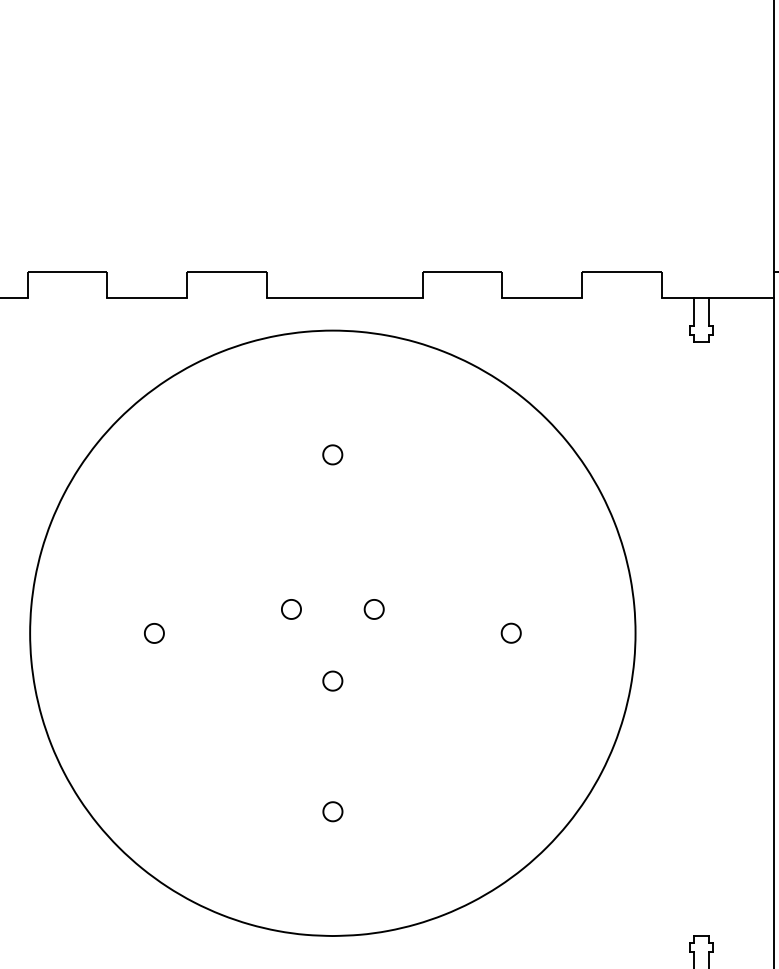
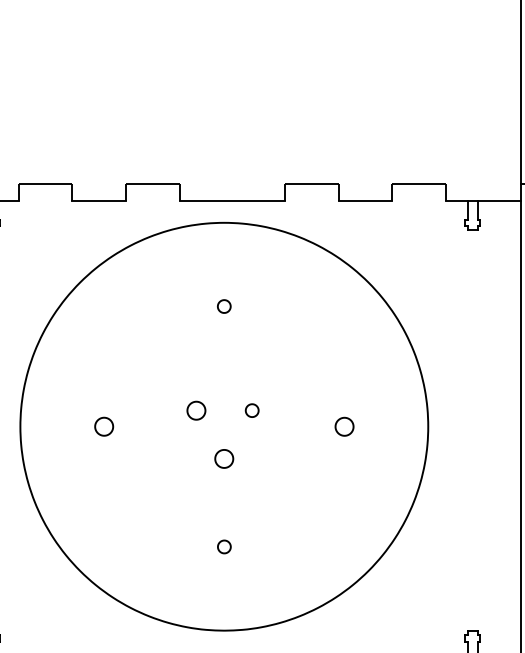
part: (291, 609) -> (196, 410), size x1.4
part: (153, 632) -> (103, 426), size x1.4
part: (511, 632) -> (344, 426), size x1.4
part: (333, 680) -> (224, 458), size x1.4

